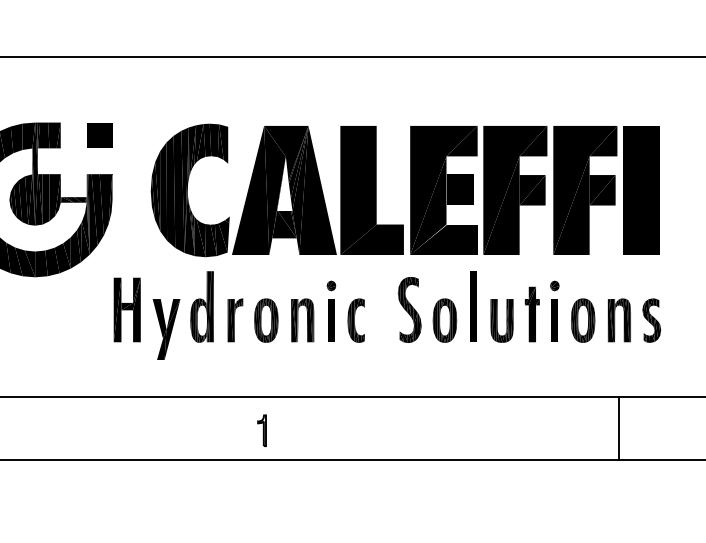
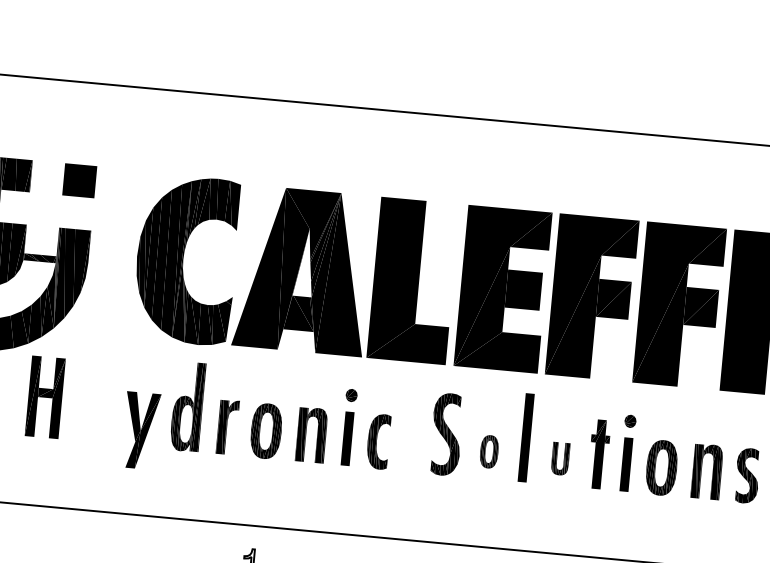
part: (126, 309) -> (44, 396), moved
part: (444, 320) -> (488, 451), size x0.6
part: (501, 320) -> (559, 458), size x0.6

